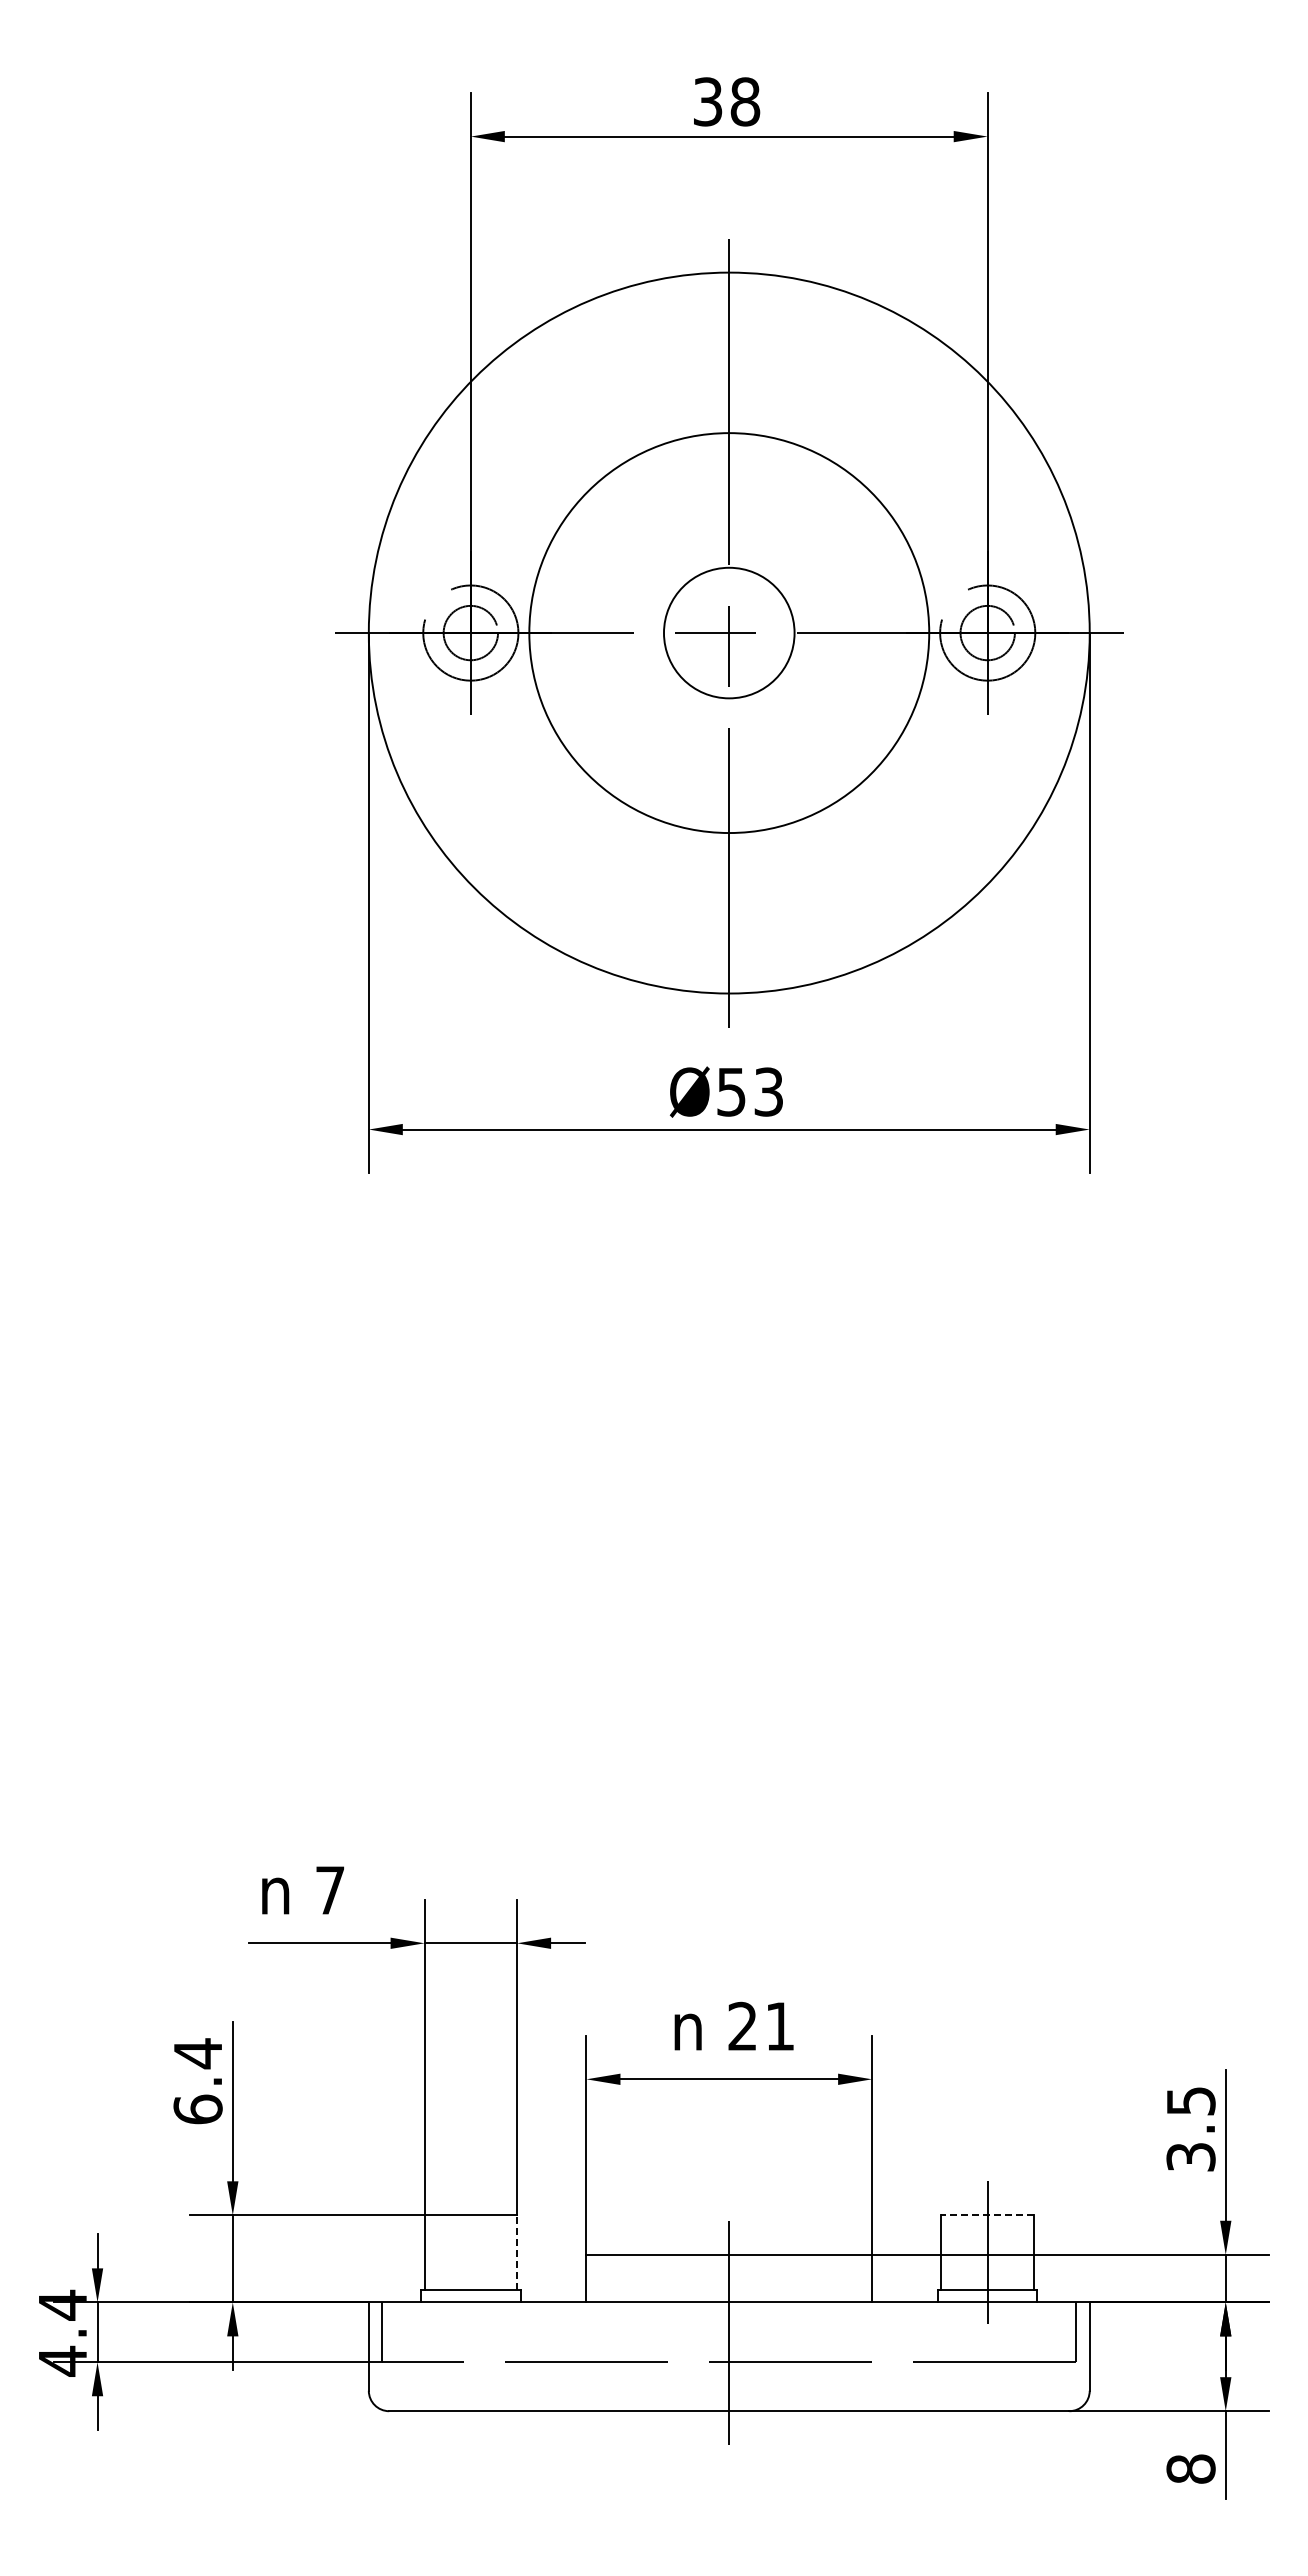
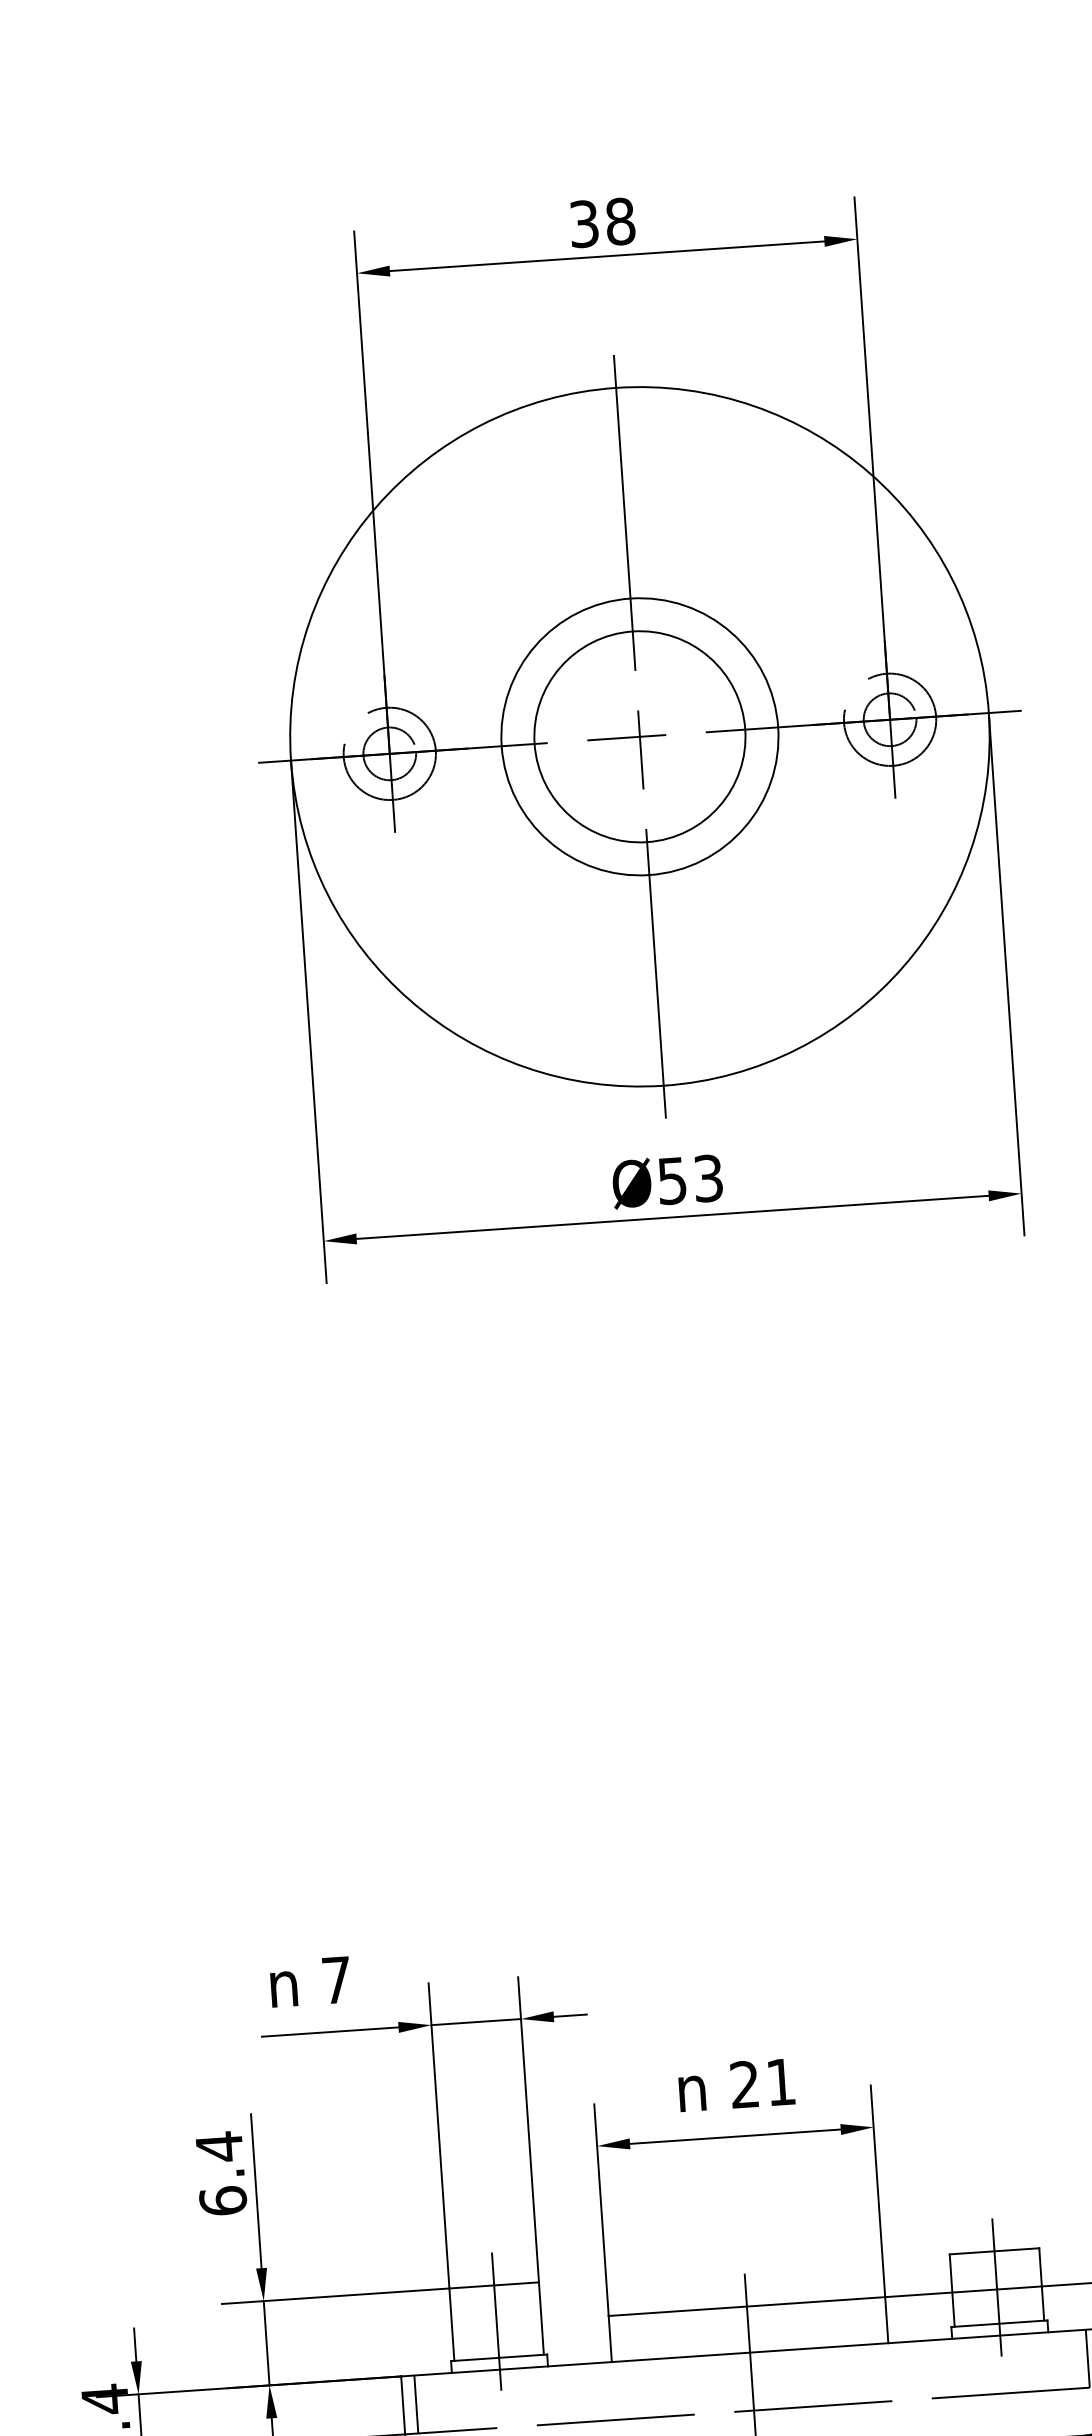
circle: (729, 632) -> (640, 736), size x0.71
circle: (729, 632) -> (640, 736), size x1.67
line: (987, 2215) -> (994, 2251), dashed -> solid
line: (470, 2252) -> (496, 2321), added
line: (517, 2252) -> (541, 2318), dashed -> solid

